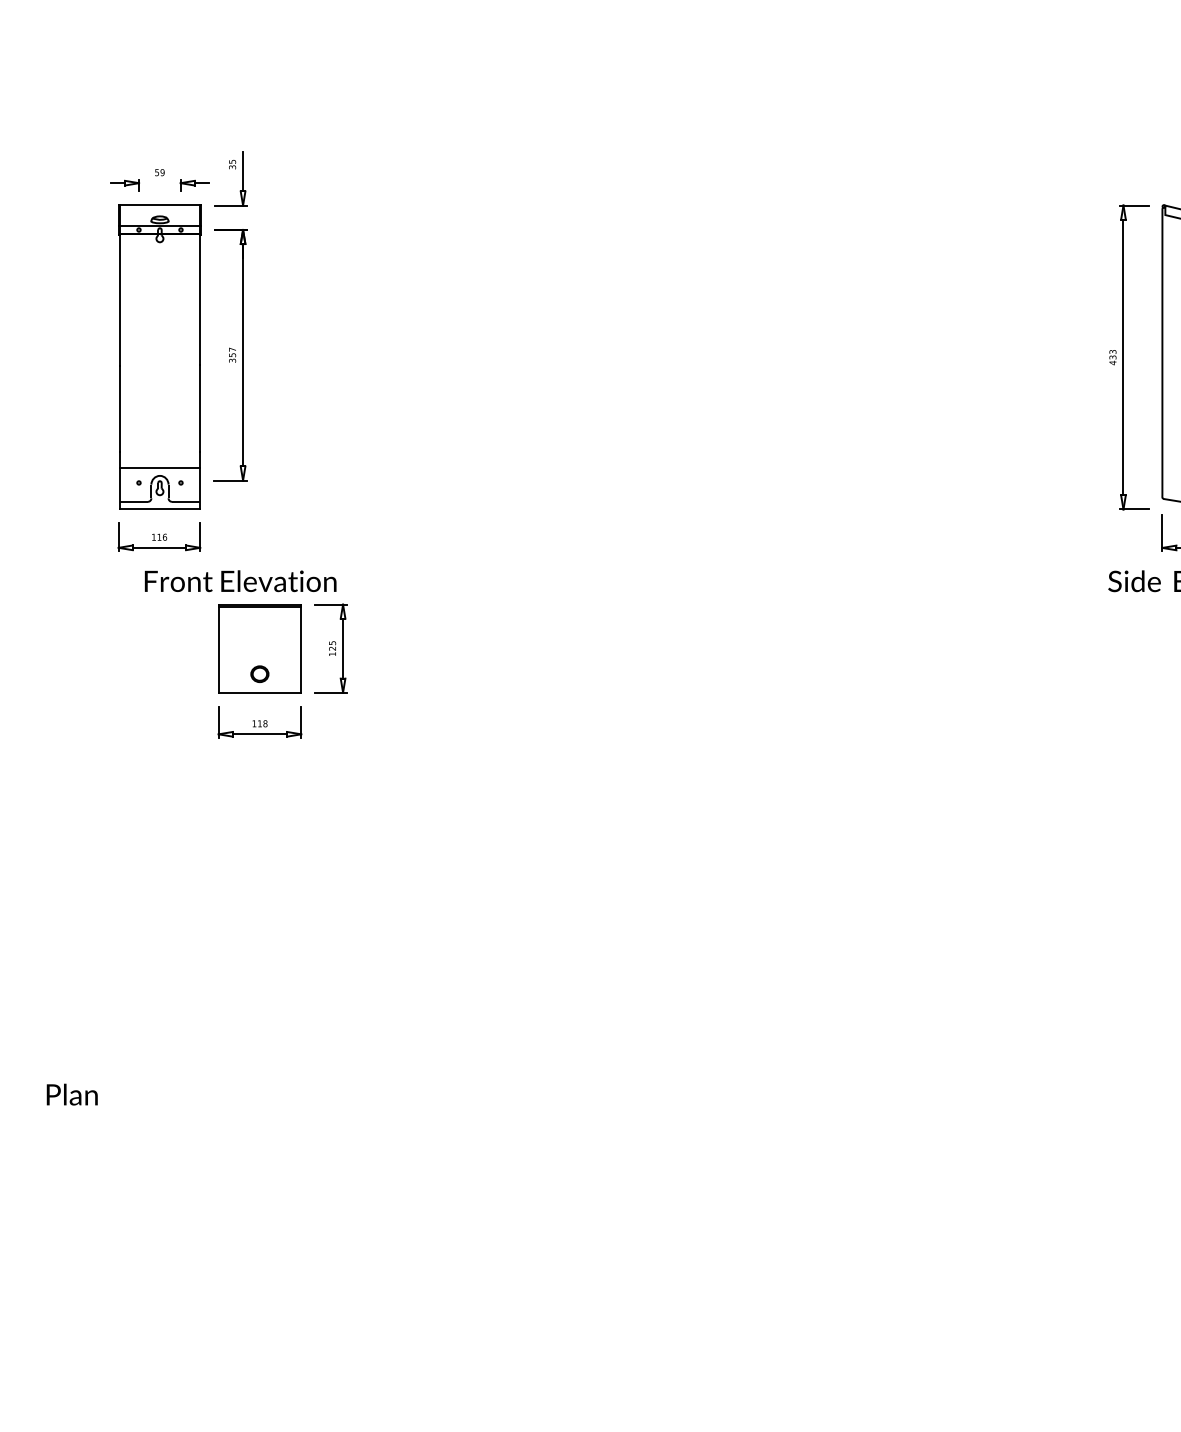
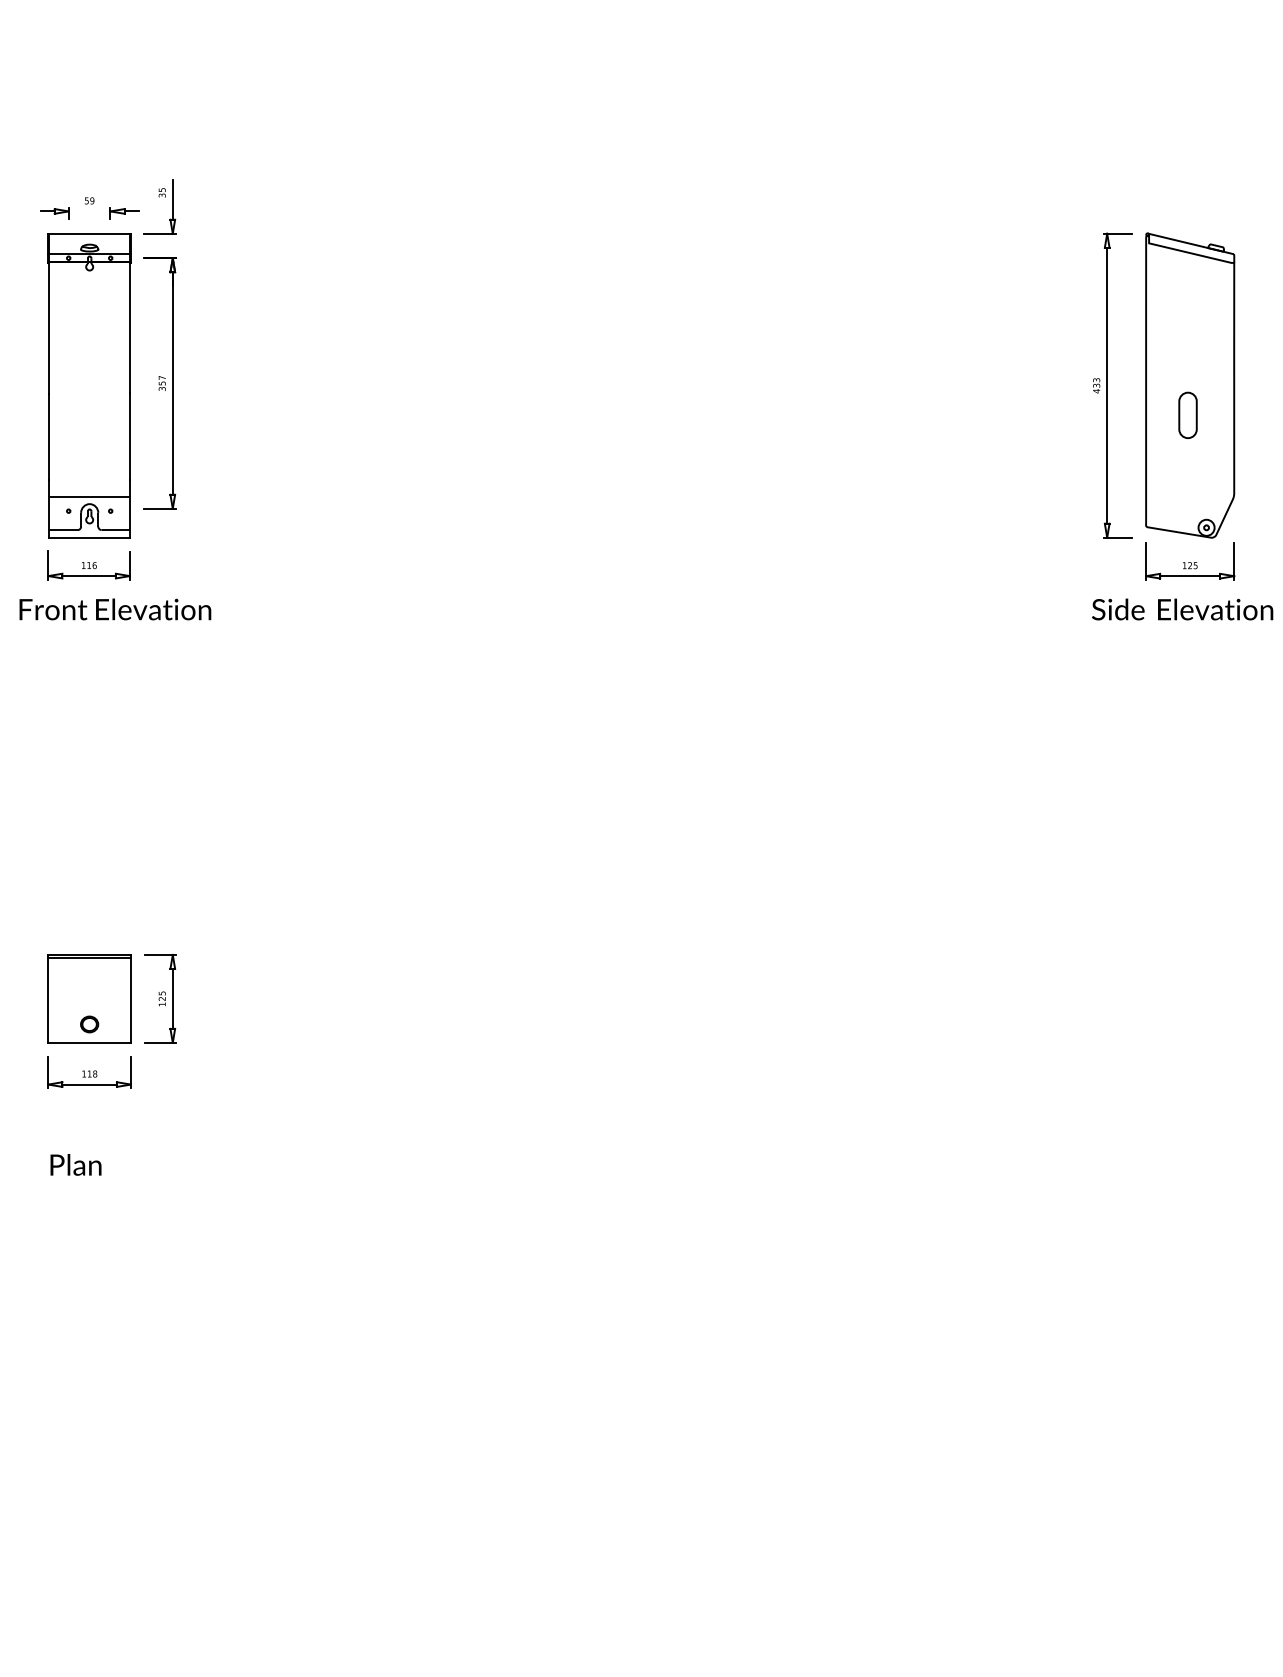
part: (178, 351) -> (108, 379), moved
text: (240, 581) -> (115, 609), moved
part: (281, 671) -> (111, 1021), moved
text: (71, 1094) -> (75, 1164), moved

